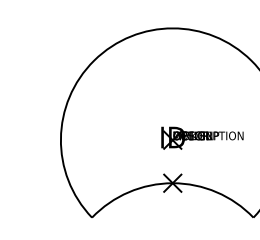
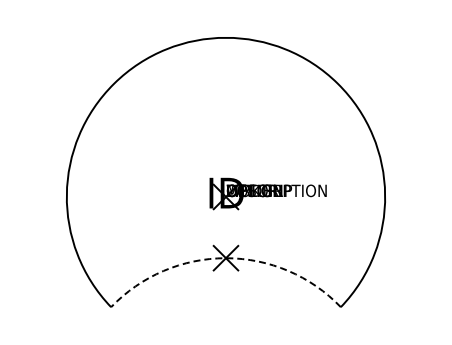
arc: (173, 183) -> (226, 258), solid -> dashed

